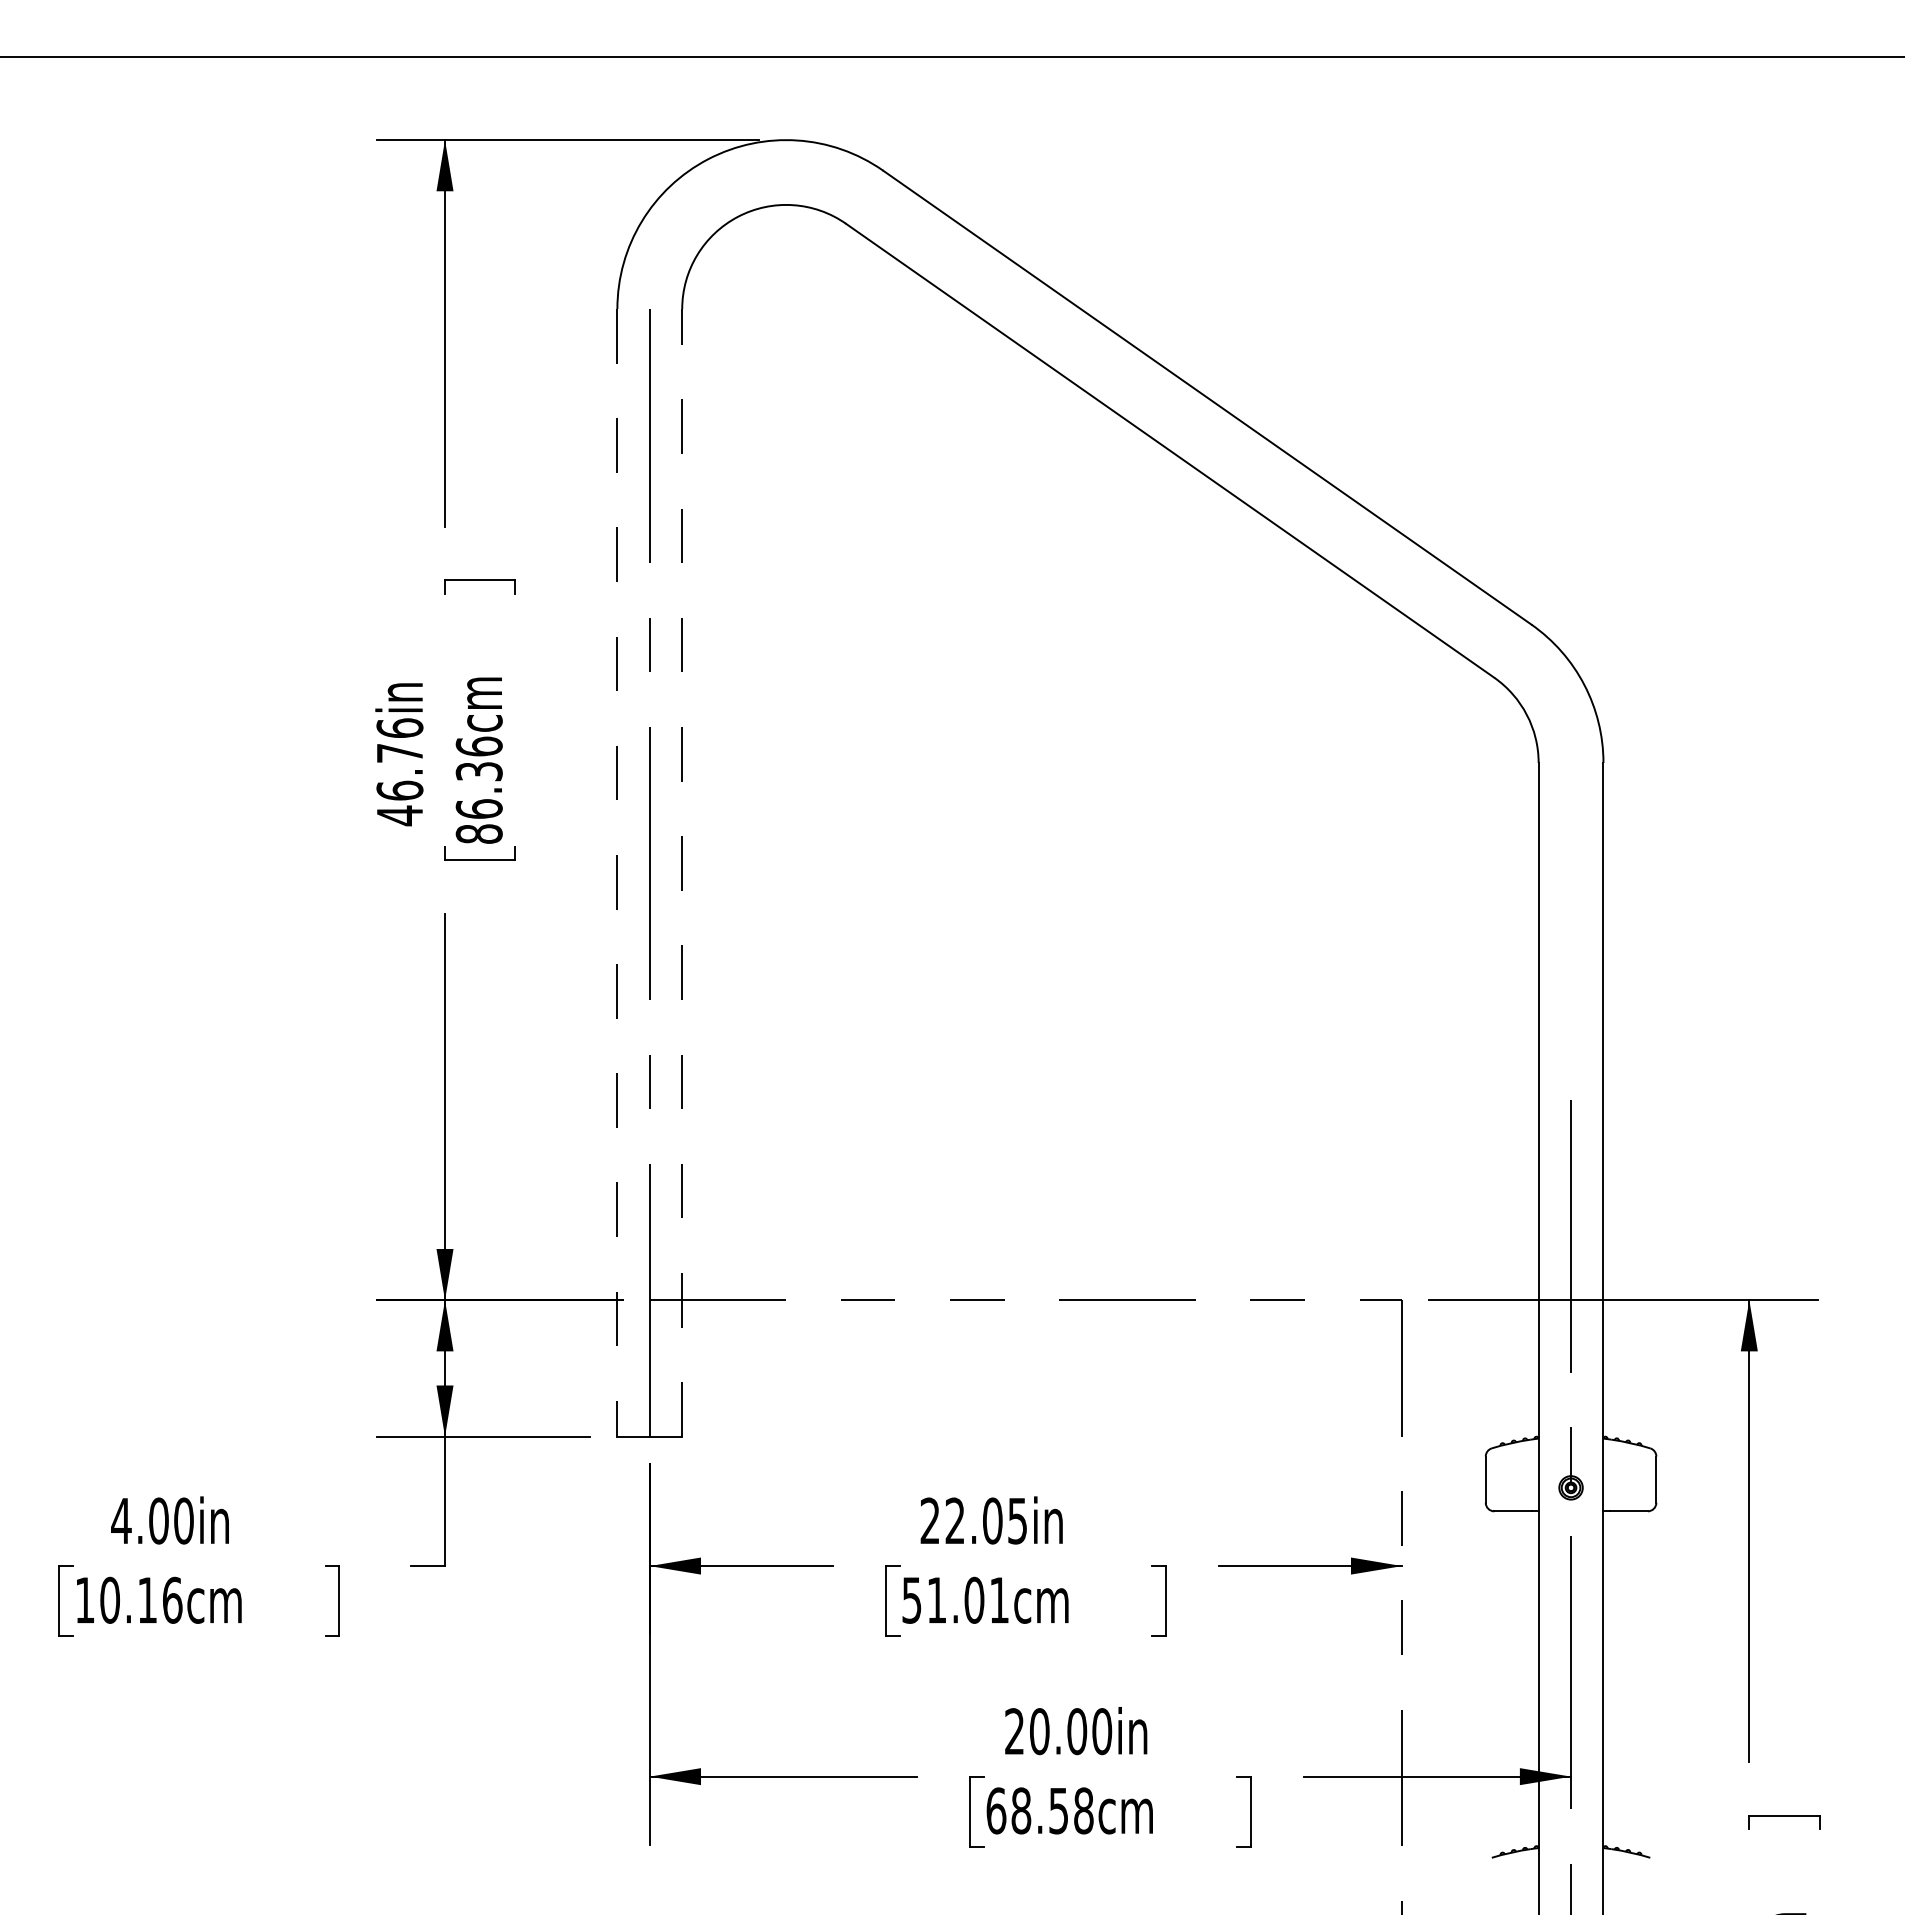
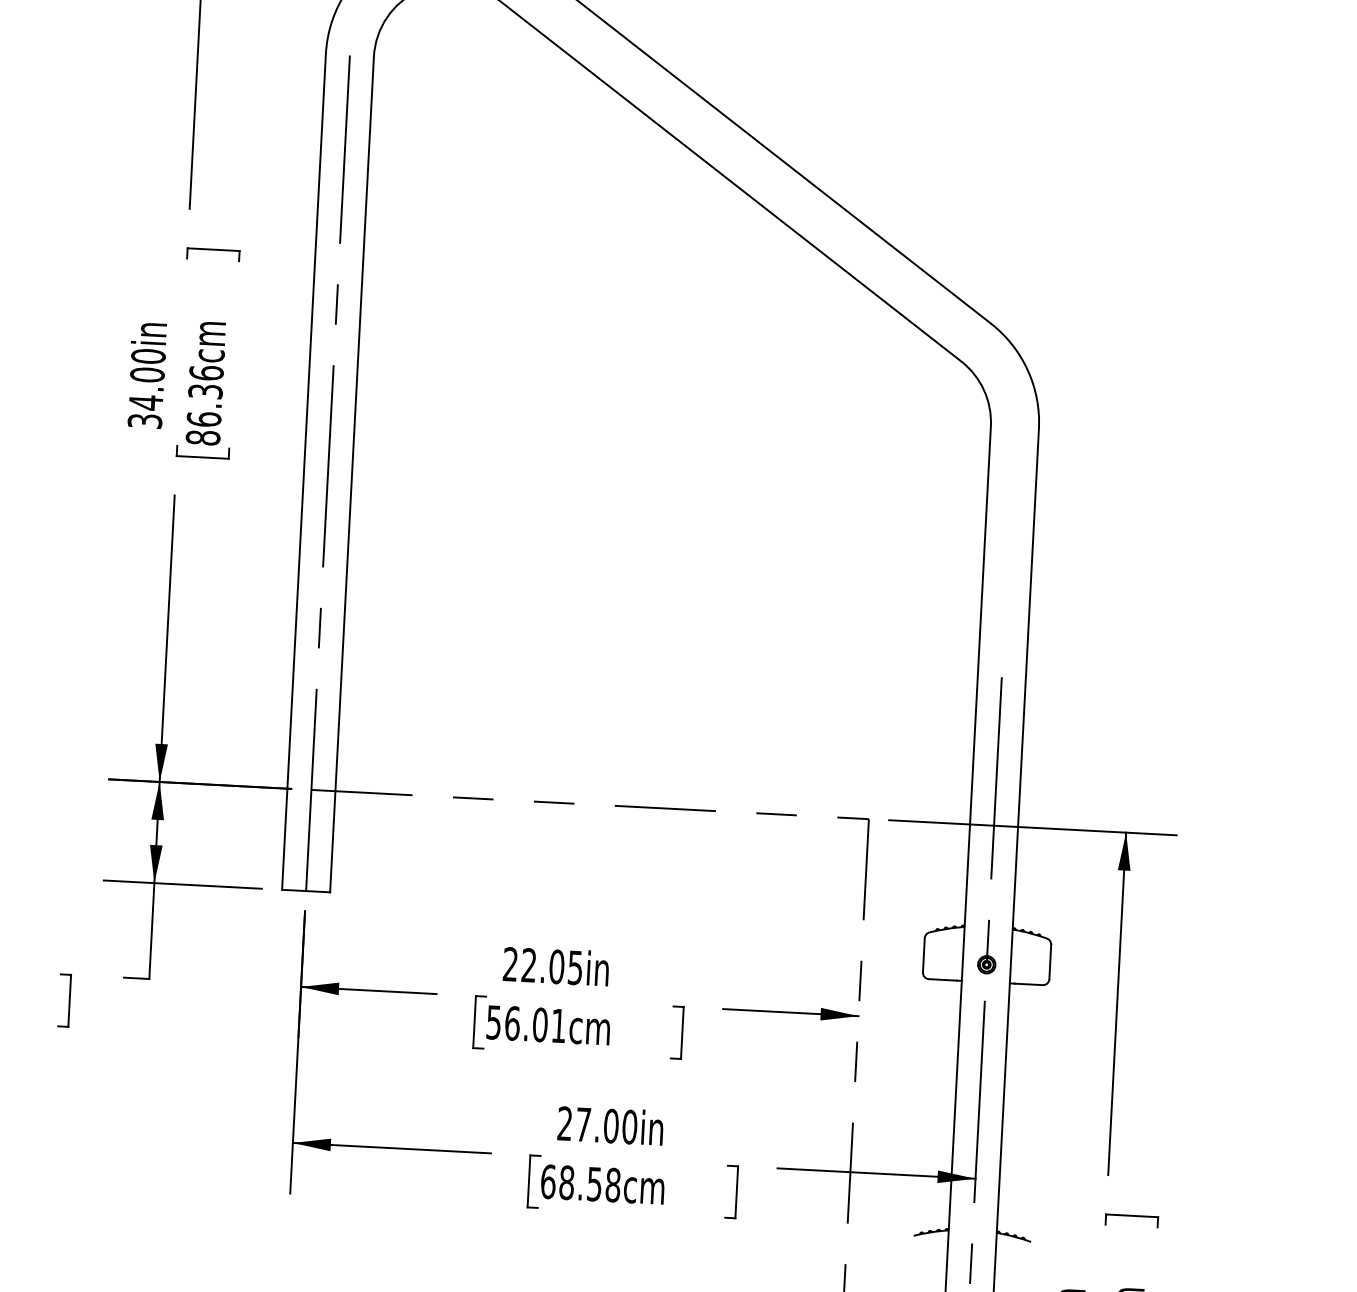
text: (399, 772) -> (146, 389), 46.76in -> 34.00in
line: (617, 872) -> (304, 471), dashed -> solid
line: (682, 872) -> (352, 474), dashed -> solid
text: (936, 1599) -> (512, 1022), 51.01cm -> 56.01cm
text: (1039, 1731) -> (583, 1124), 20.00in -> 27.00in

